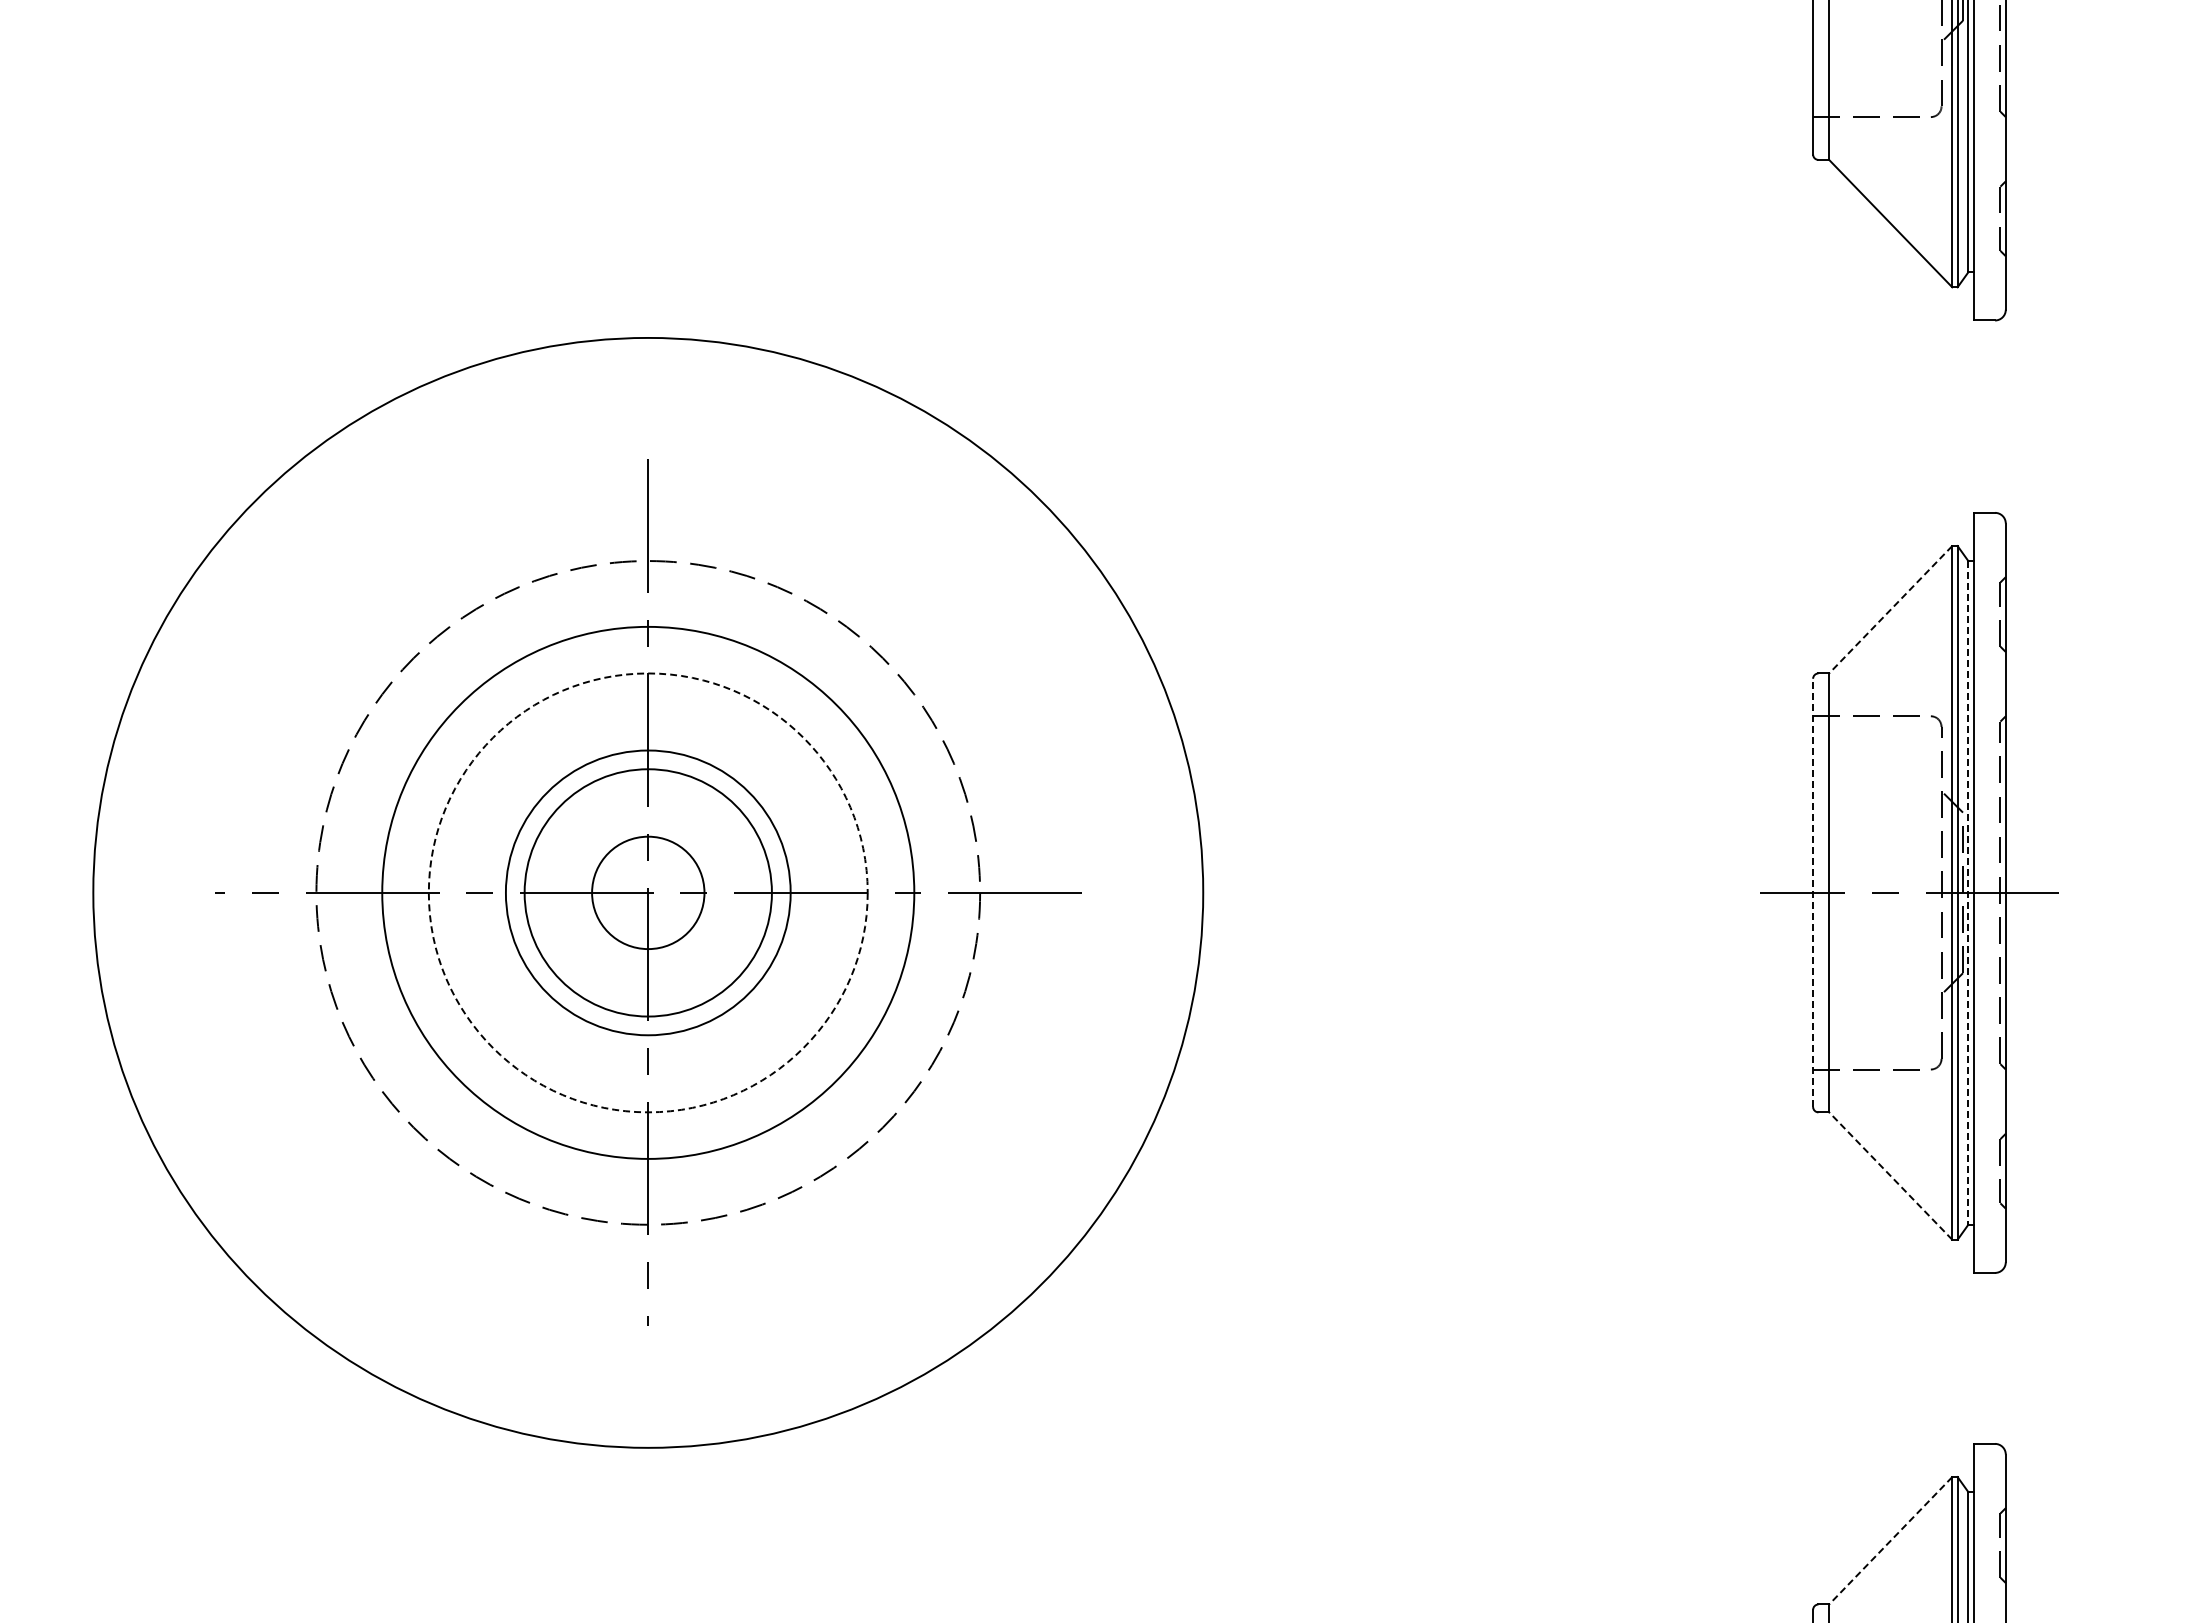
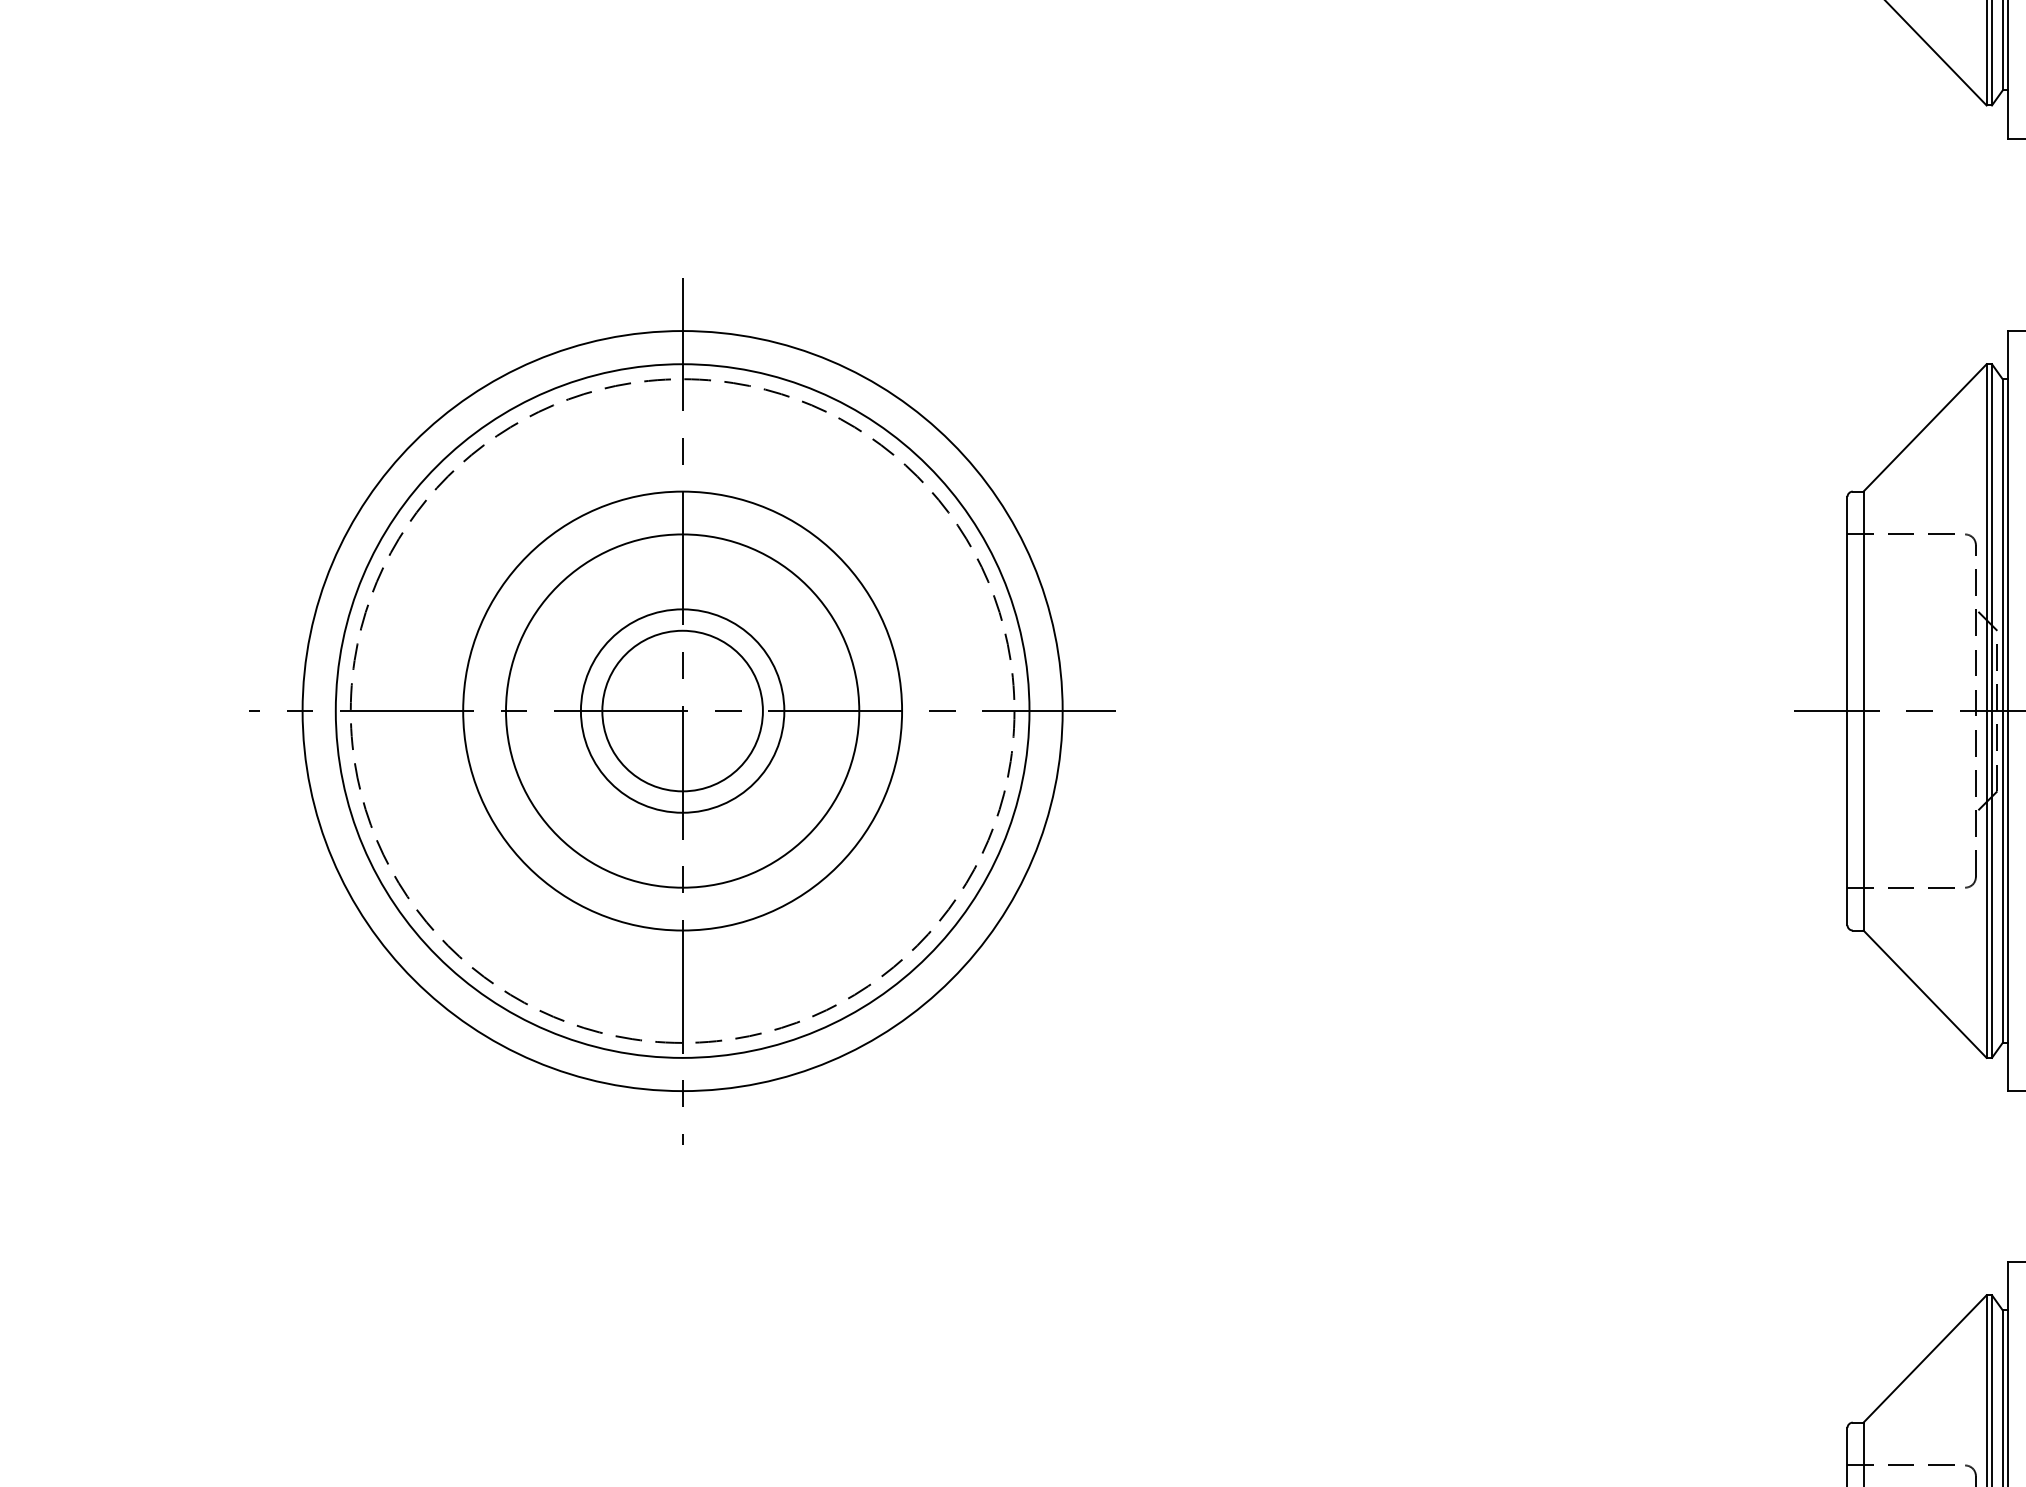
line: (1890, 609) -> (1924, 427), dashed -> solid
circle: (647, 892) -> (681, 710), dashed -> solid
circle: (647, 892) -> (681, 710), size x0.71
circle: (647, 892) -> (681, 710), size x1.43
circle: (648, 892) -> (682, 710), size x0.62
circle: (648, 892) -> (682, 710), size x1.43
circle: (648, 892) -> (682, 710), size x1.43
line: (1813, 892) -> (1847, 710), dashed -> solid
line: (1968, 892) -> (2002, 710), dashed -> solid
line: (1890, 1176) -> (1924, 994), dashed -> solid
line: (1890, 1540) -> (1924, 1358), dashed -> solid

